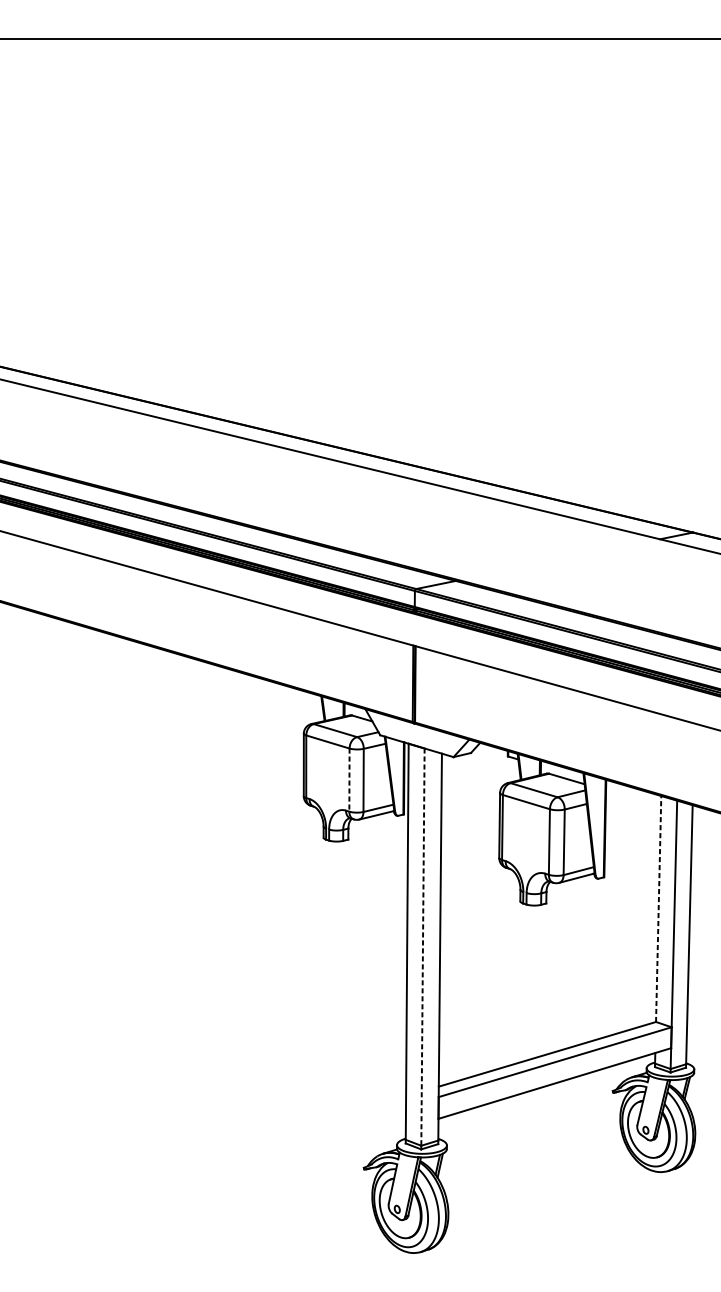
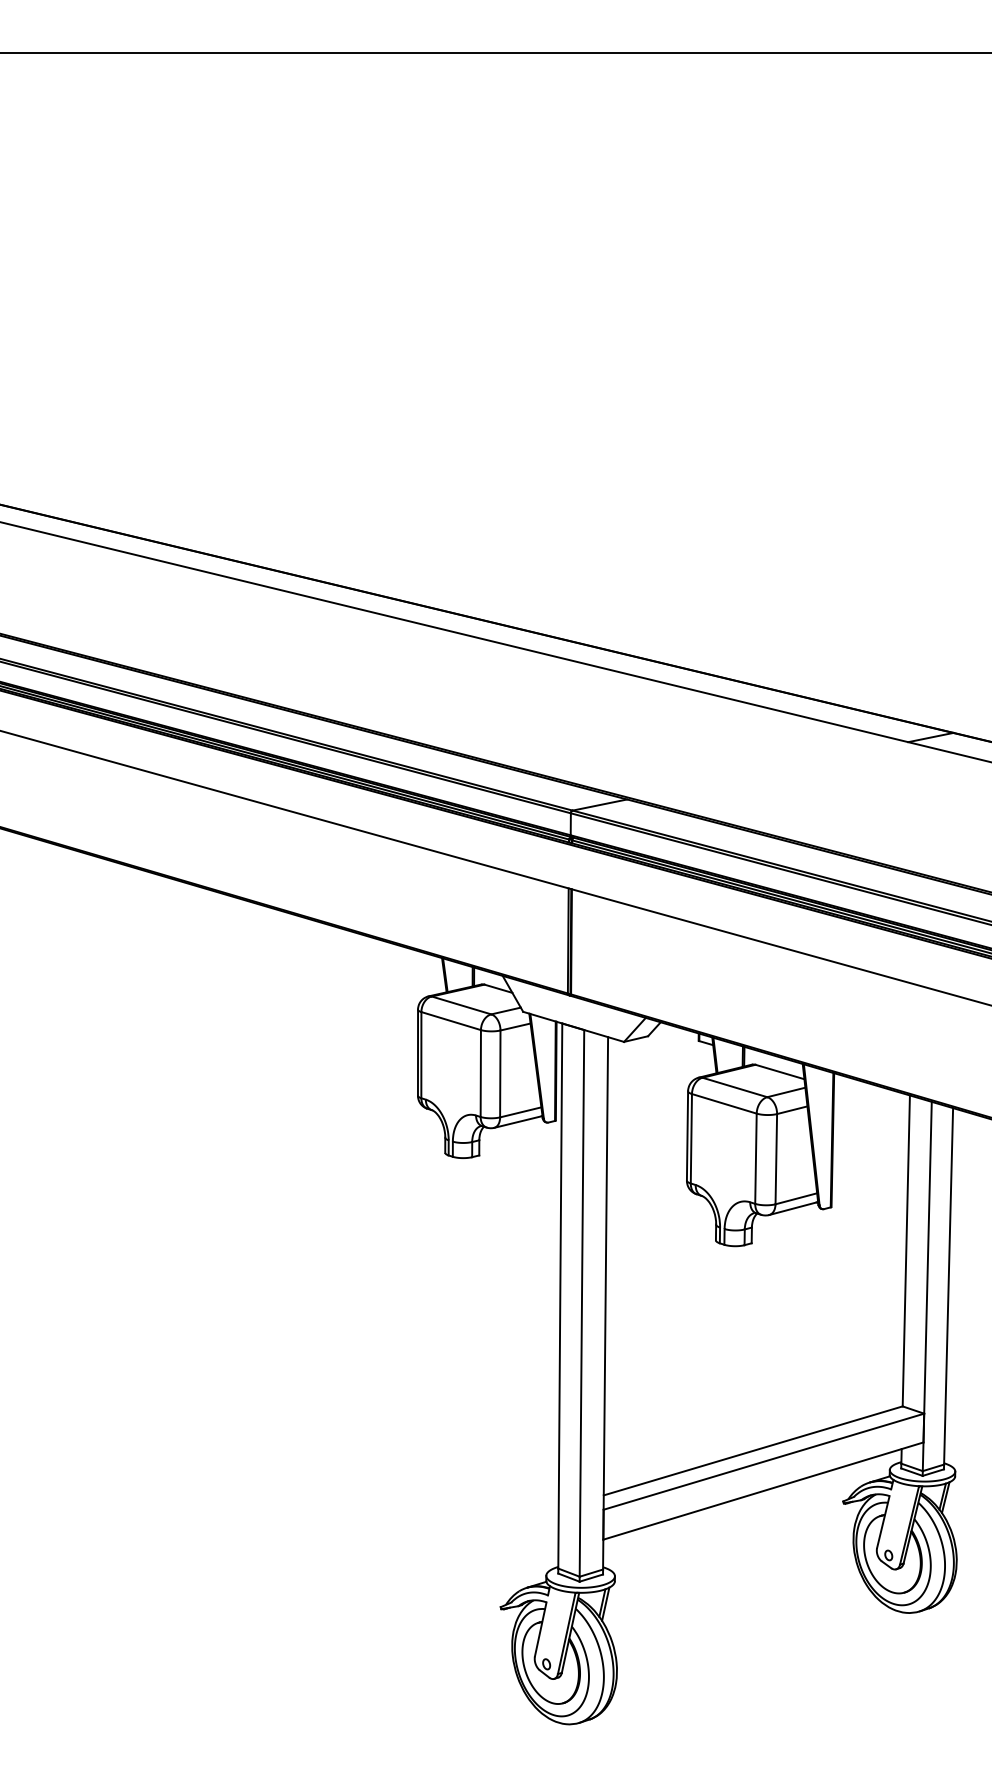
line: (349, 780) -> (480, 1074), dashed -> solid
line: (658, 908) -> (906, 1250), dashed -> solid
line: (422, 947) -> (581, 1303), dashed -> solid

